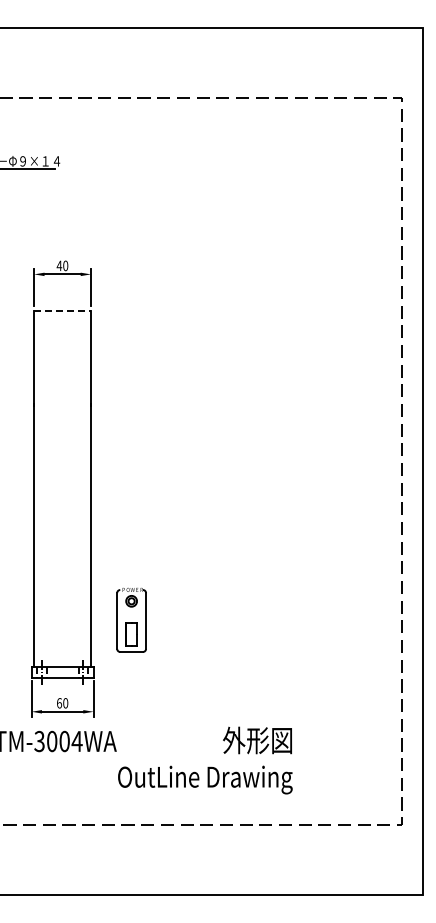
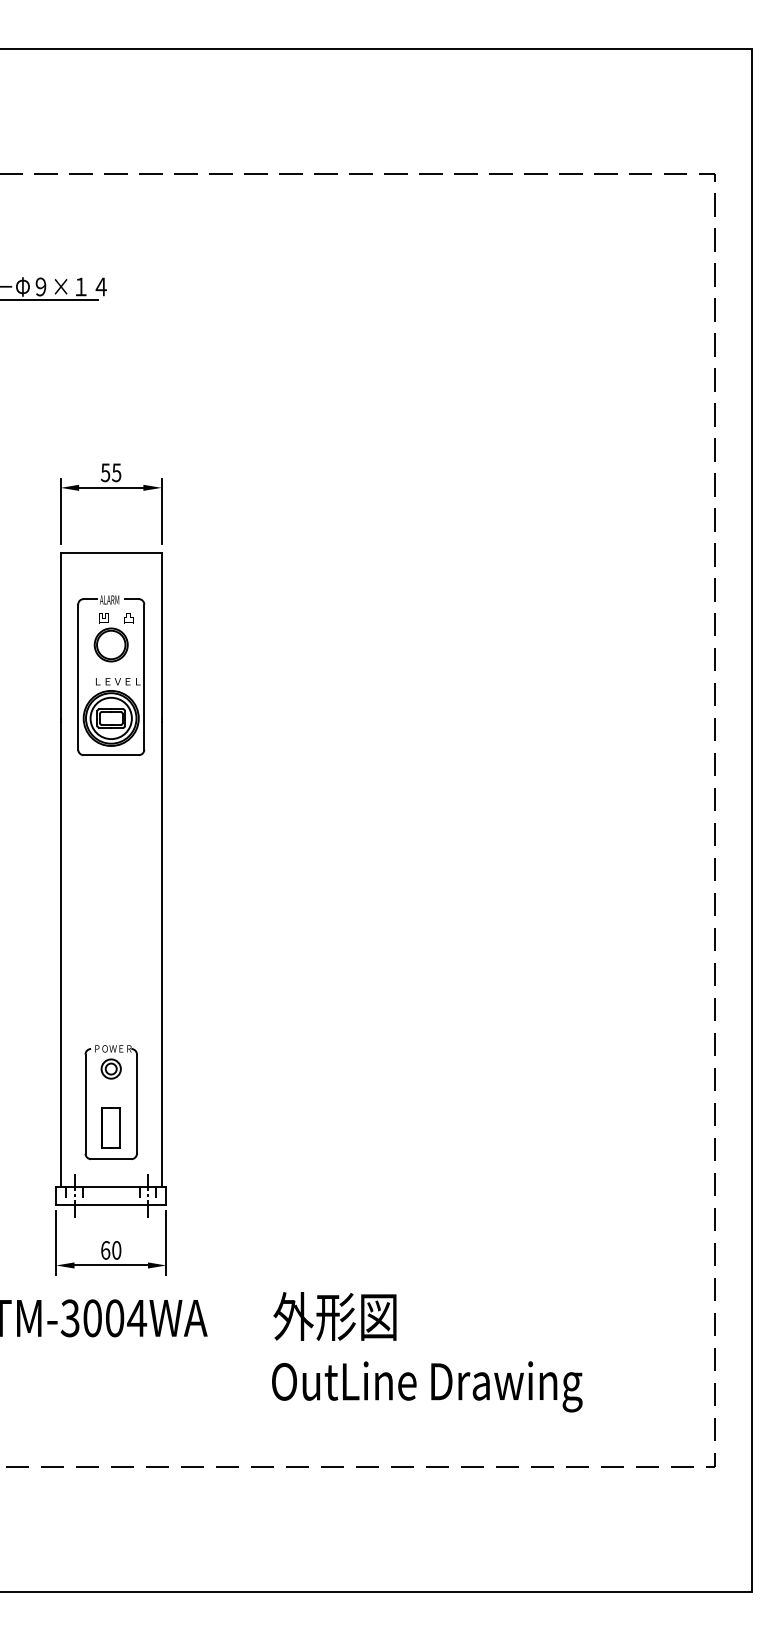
text: (62, 265) -> (111, 472), 40 -> 55
line: (63, 311) -> (112, 553), dashed -> solid
part: (62, 380) -> (111, 676), added
part: (131, 620) -> (111, 1103), moved
text: (257, 740) -> (335, 1316), moved
text: (205, 779) -> (427, 1385), moved

